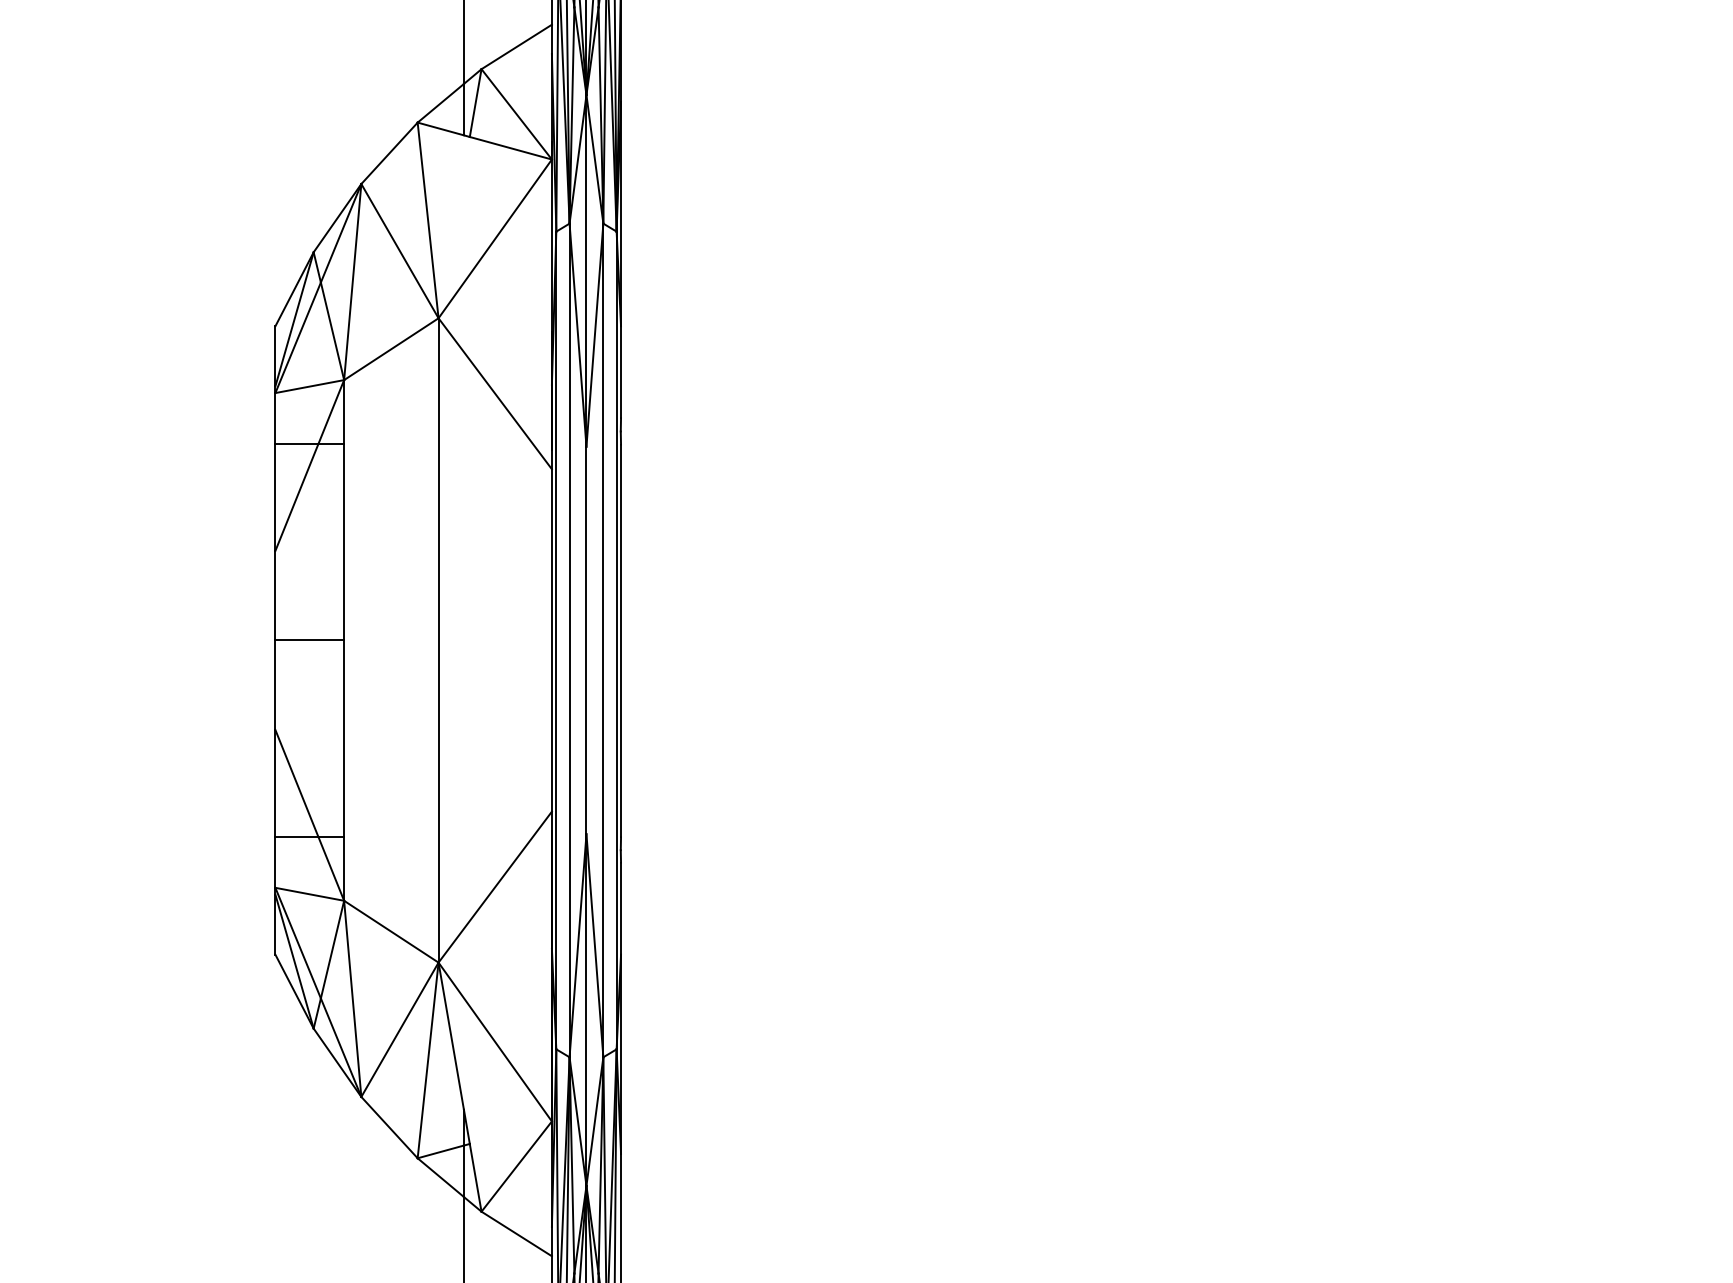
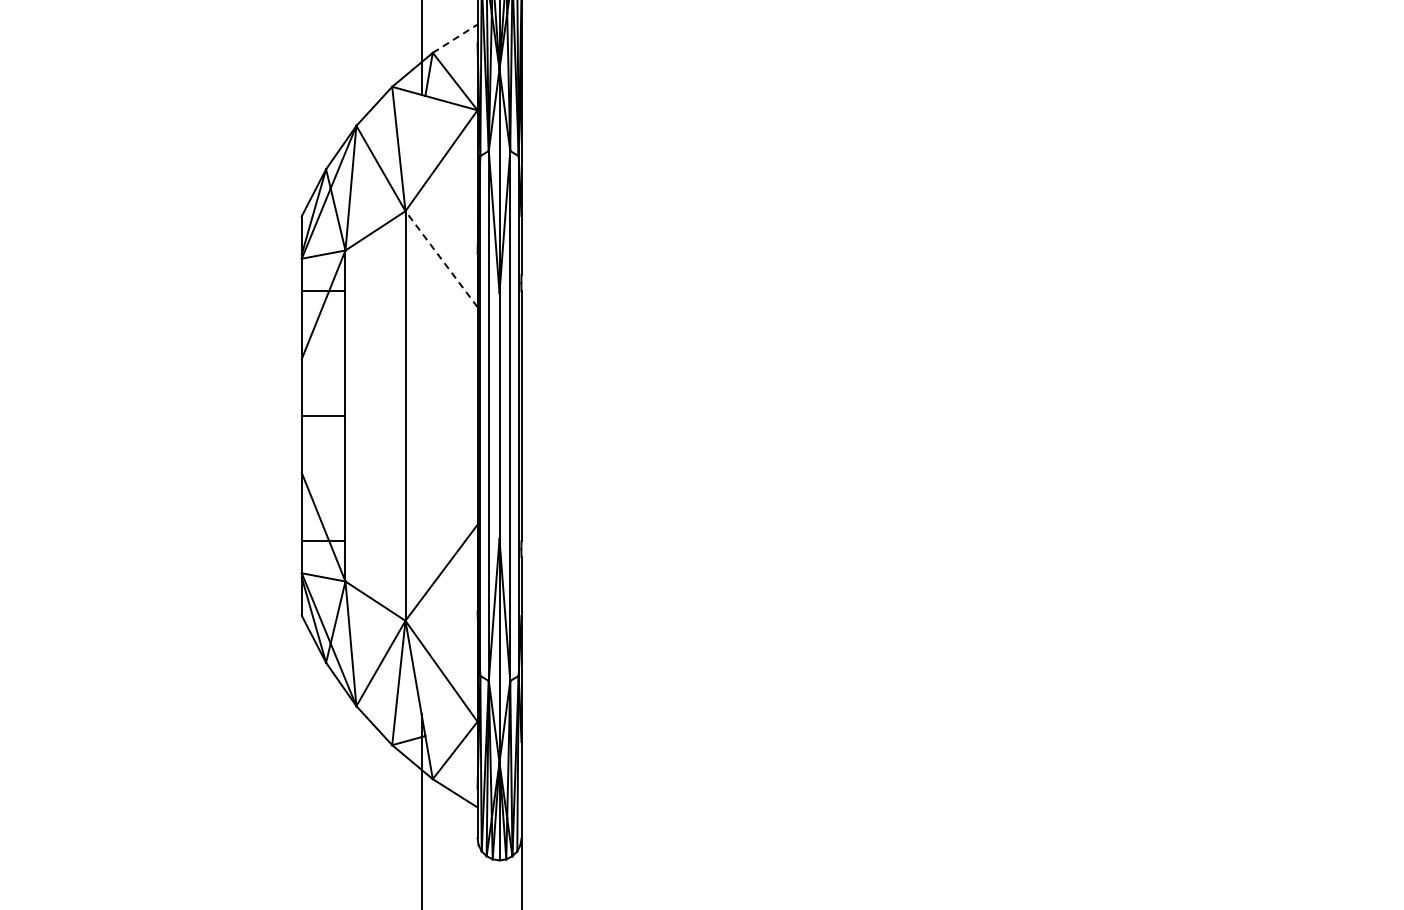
line: (517, 46) -> (455, 38), solid -> dashed
line: (495, 392) -> (441, 258), solid -> dashed

